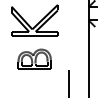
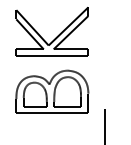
part: (34, 58) -> (51, 90), size x1.43

